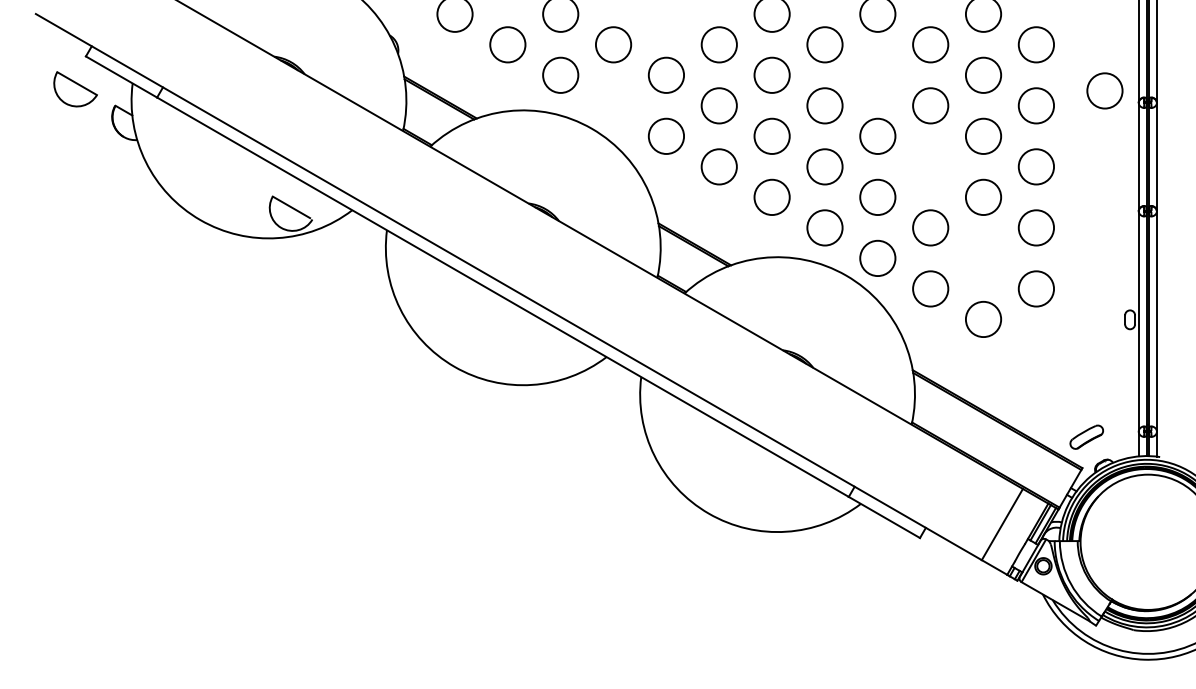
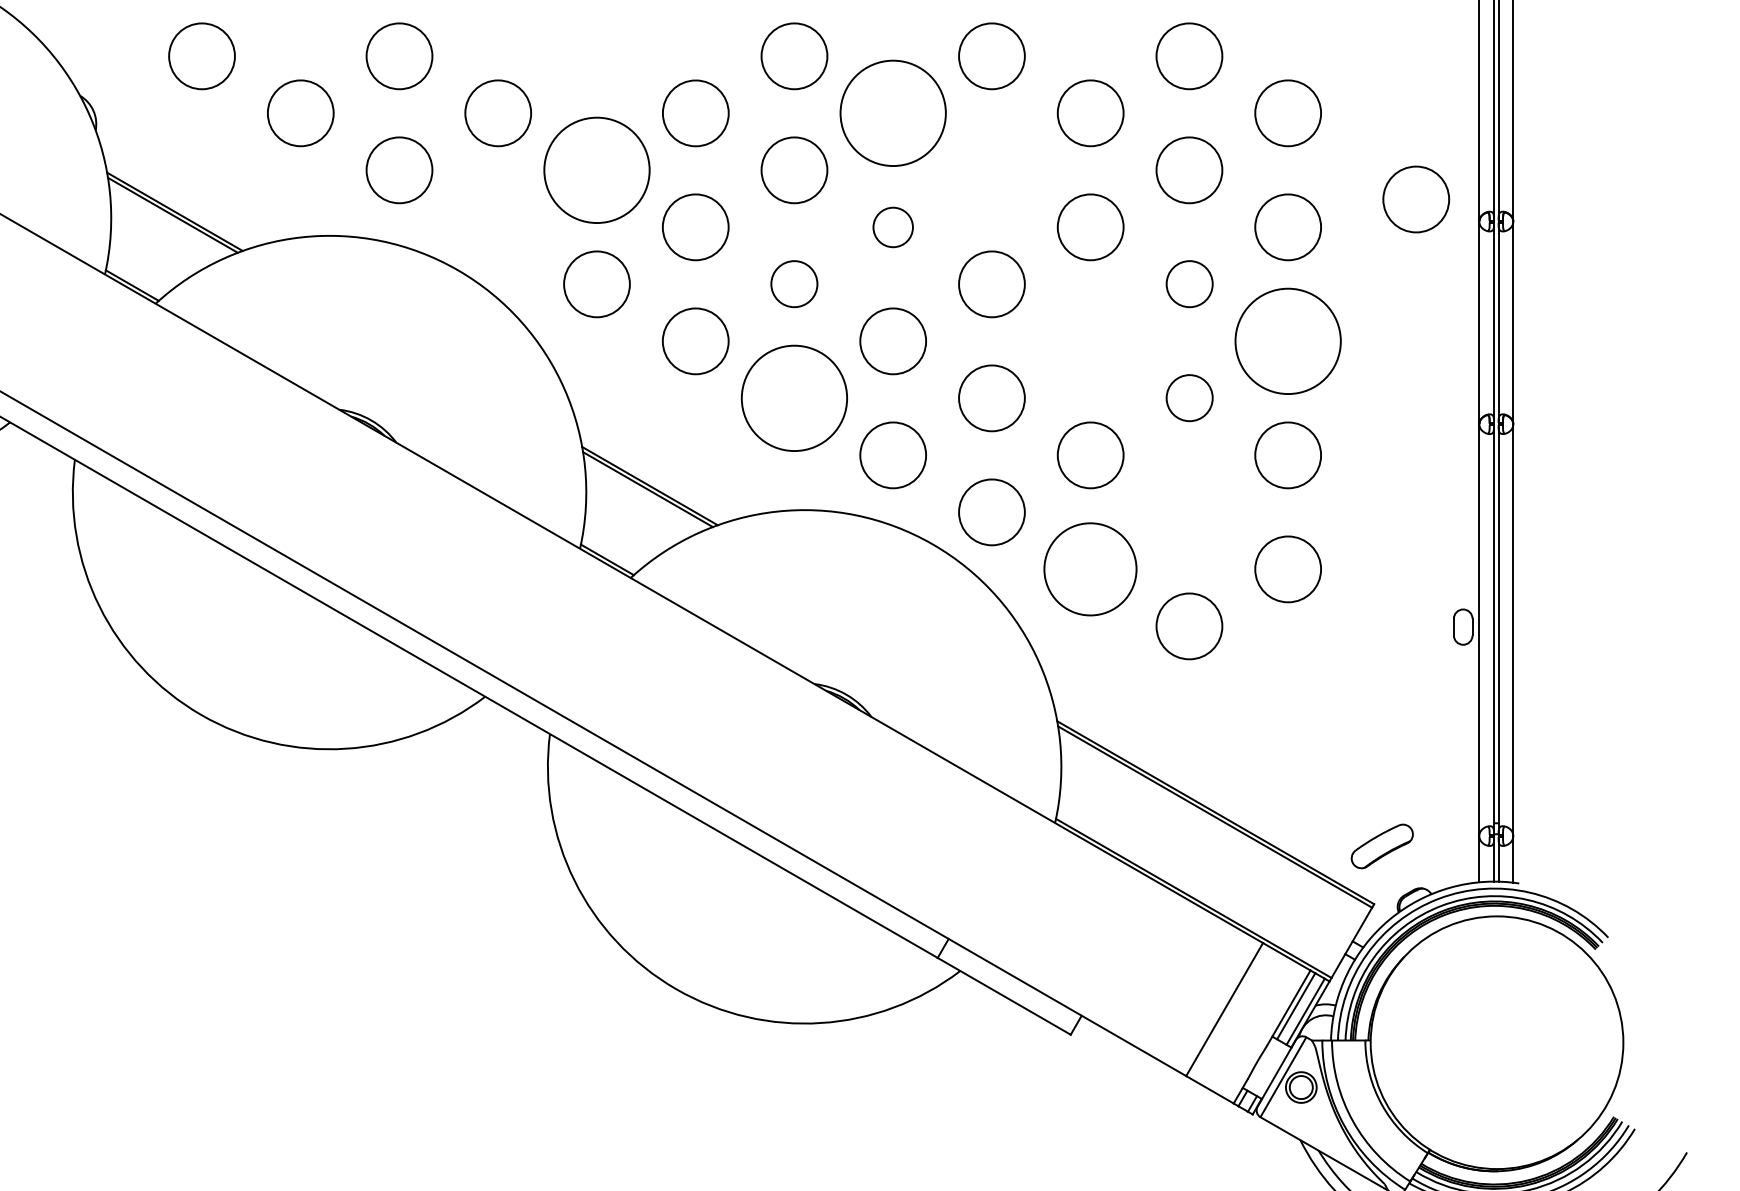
circle: (824, 44) -> (892, 112), size x1.6
circle: (666, 74) -> (597, 168), size x1.6
circle: (824, 105) -> (892, 226), size x0.6
circle: (771, 135) -> (793, 282), size x0.7
circle: (983, 135) -> (1189, 282), size x0.7
circle: (1036, 166) -> (1288, 340), size x1.6
circle: (983, 196) -> (1189, 396), size x0.7
circle: (771, 197) -> (793, 398), size x1.6
circle: (930, 288) -> (1090, 568), size x1.4

